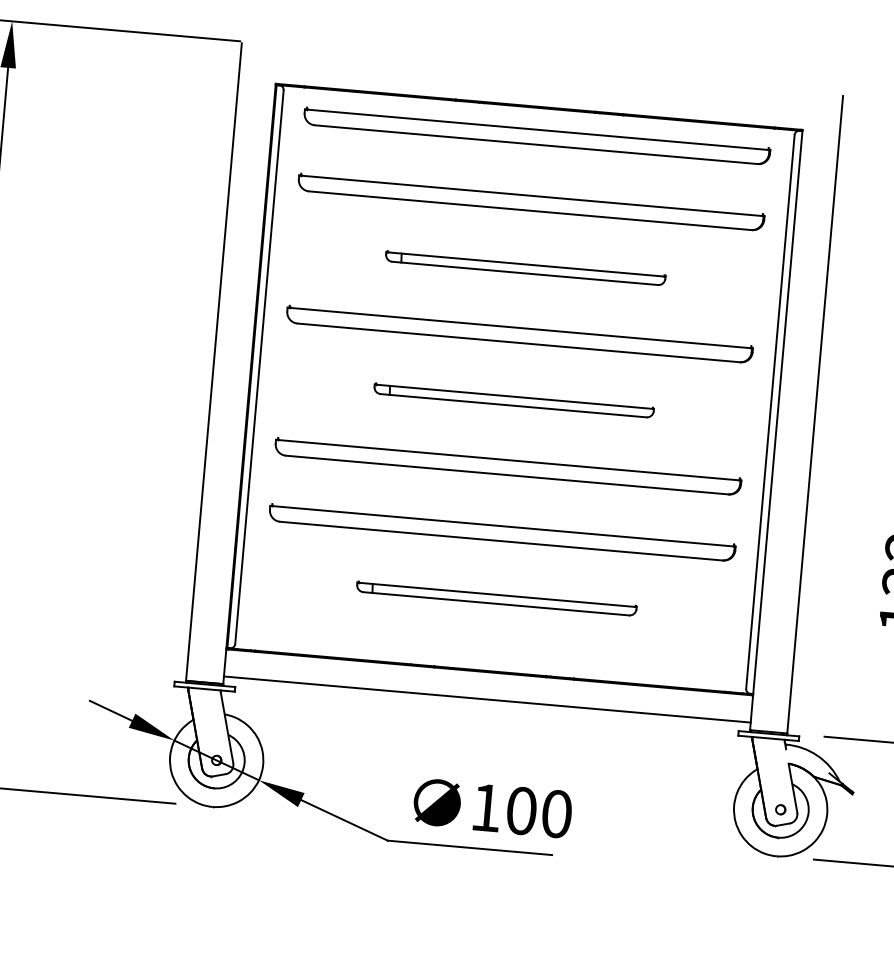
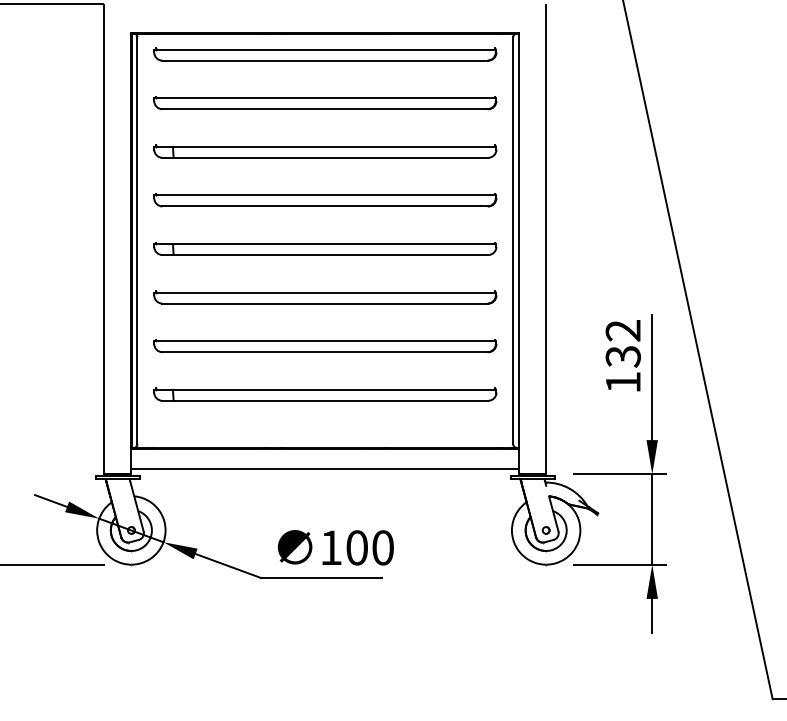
part: (525, 268) -> (325, 151), size x1.67
part: (514, 400) -> (325, 248), size x1.67
part: (496, 598) -> (325, 394), size x1.67

